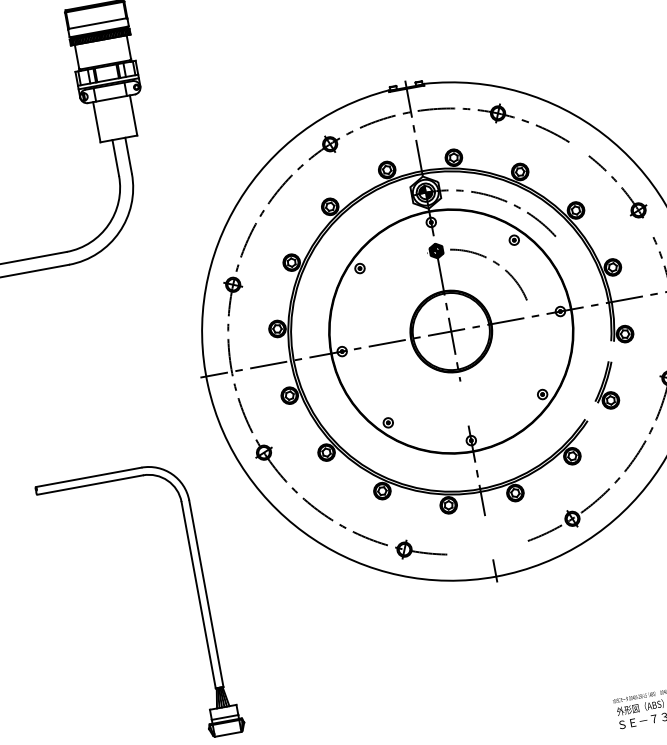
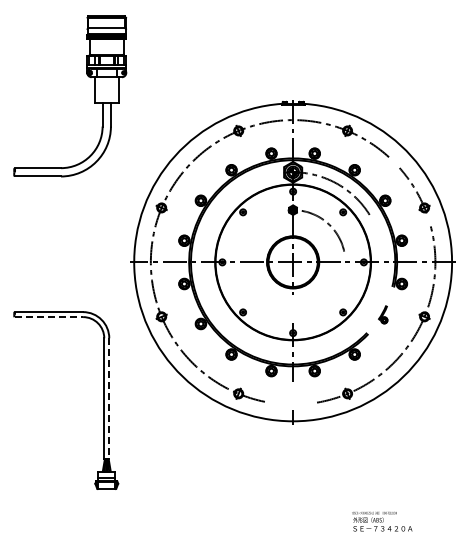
part: (603, 386) -> (382, 314), size x0.6
line: (91, 485) -> (49, 317), solid -> dashed
line: (206, 594) -> (109, 399), solid -> dashed

